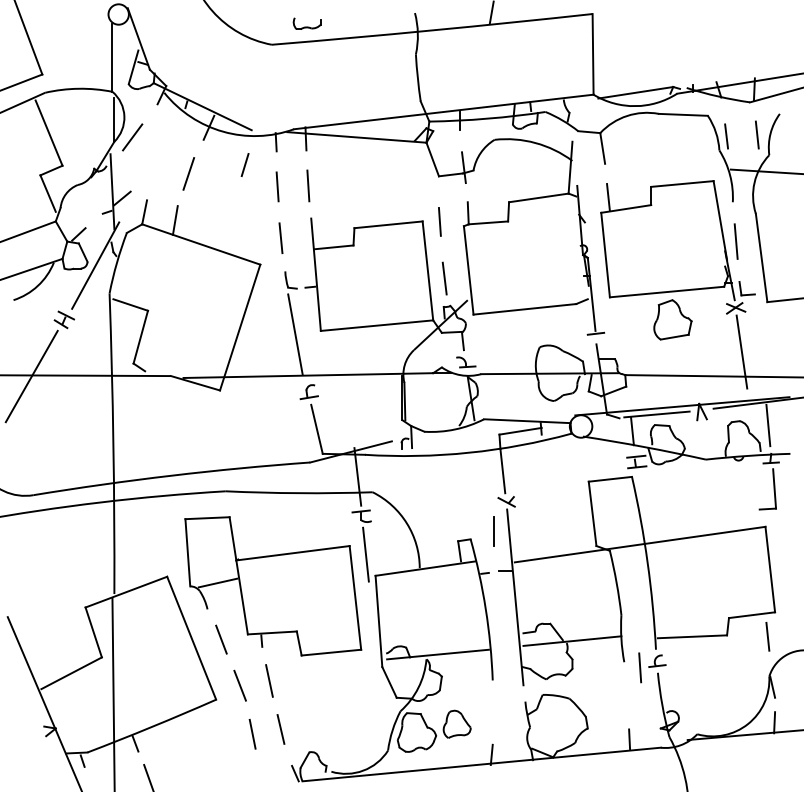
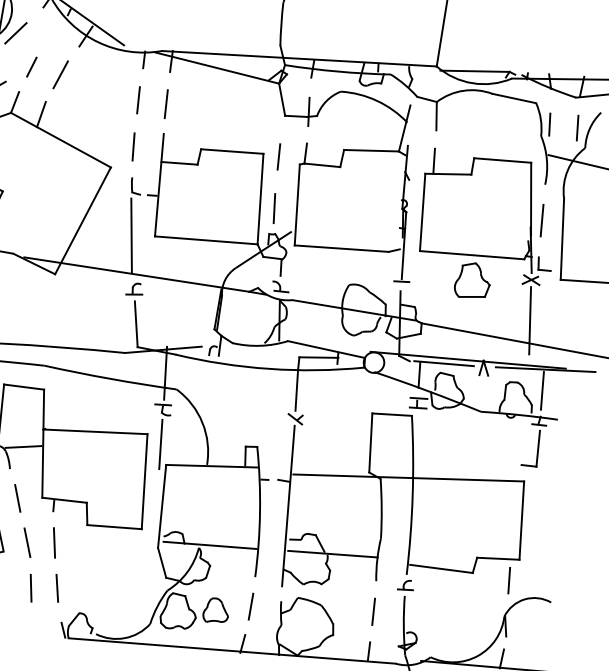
line: (244, 164) -> (31, 66), moved
line: (493, 531) -> (250, 606), moved
line: (640, 667) -> (373, 611), moved

